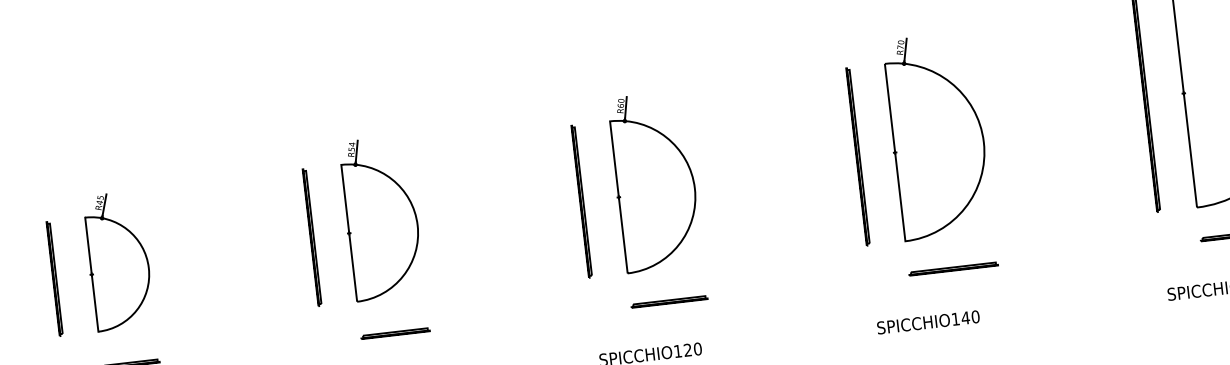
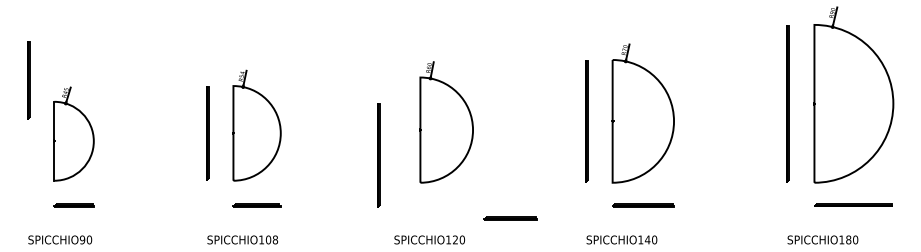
line: (581, 202) -> (378, 155), moved
line: (54, 279) -> (28, 80), moved
line: (669, 301) -> (510, 218), moved

